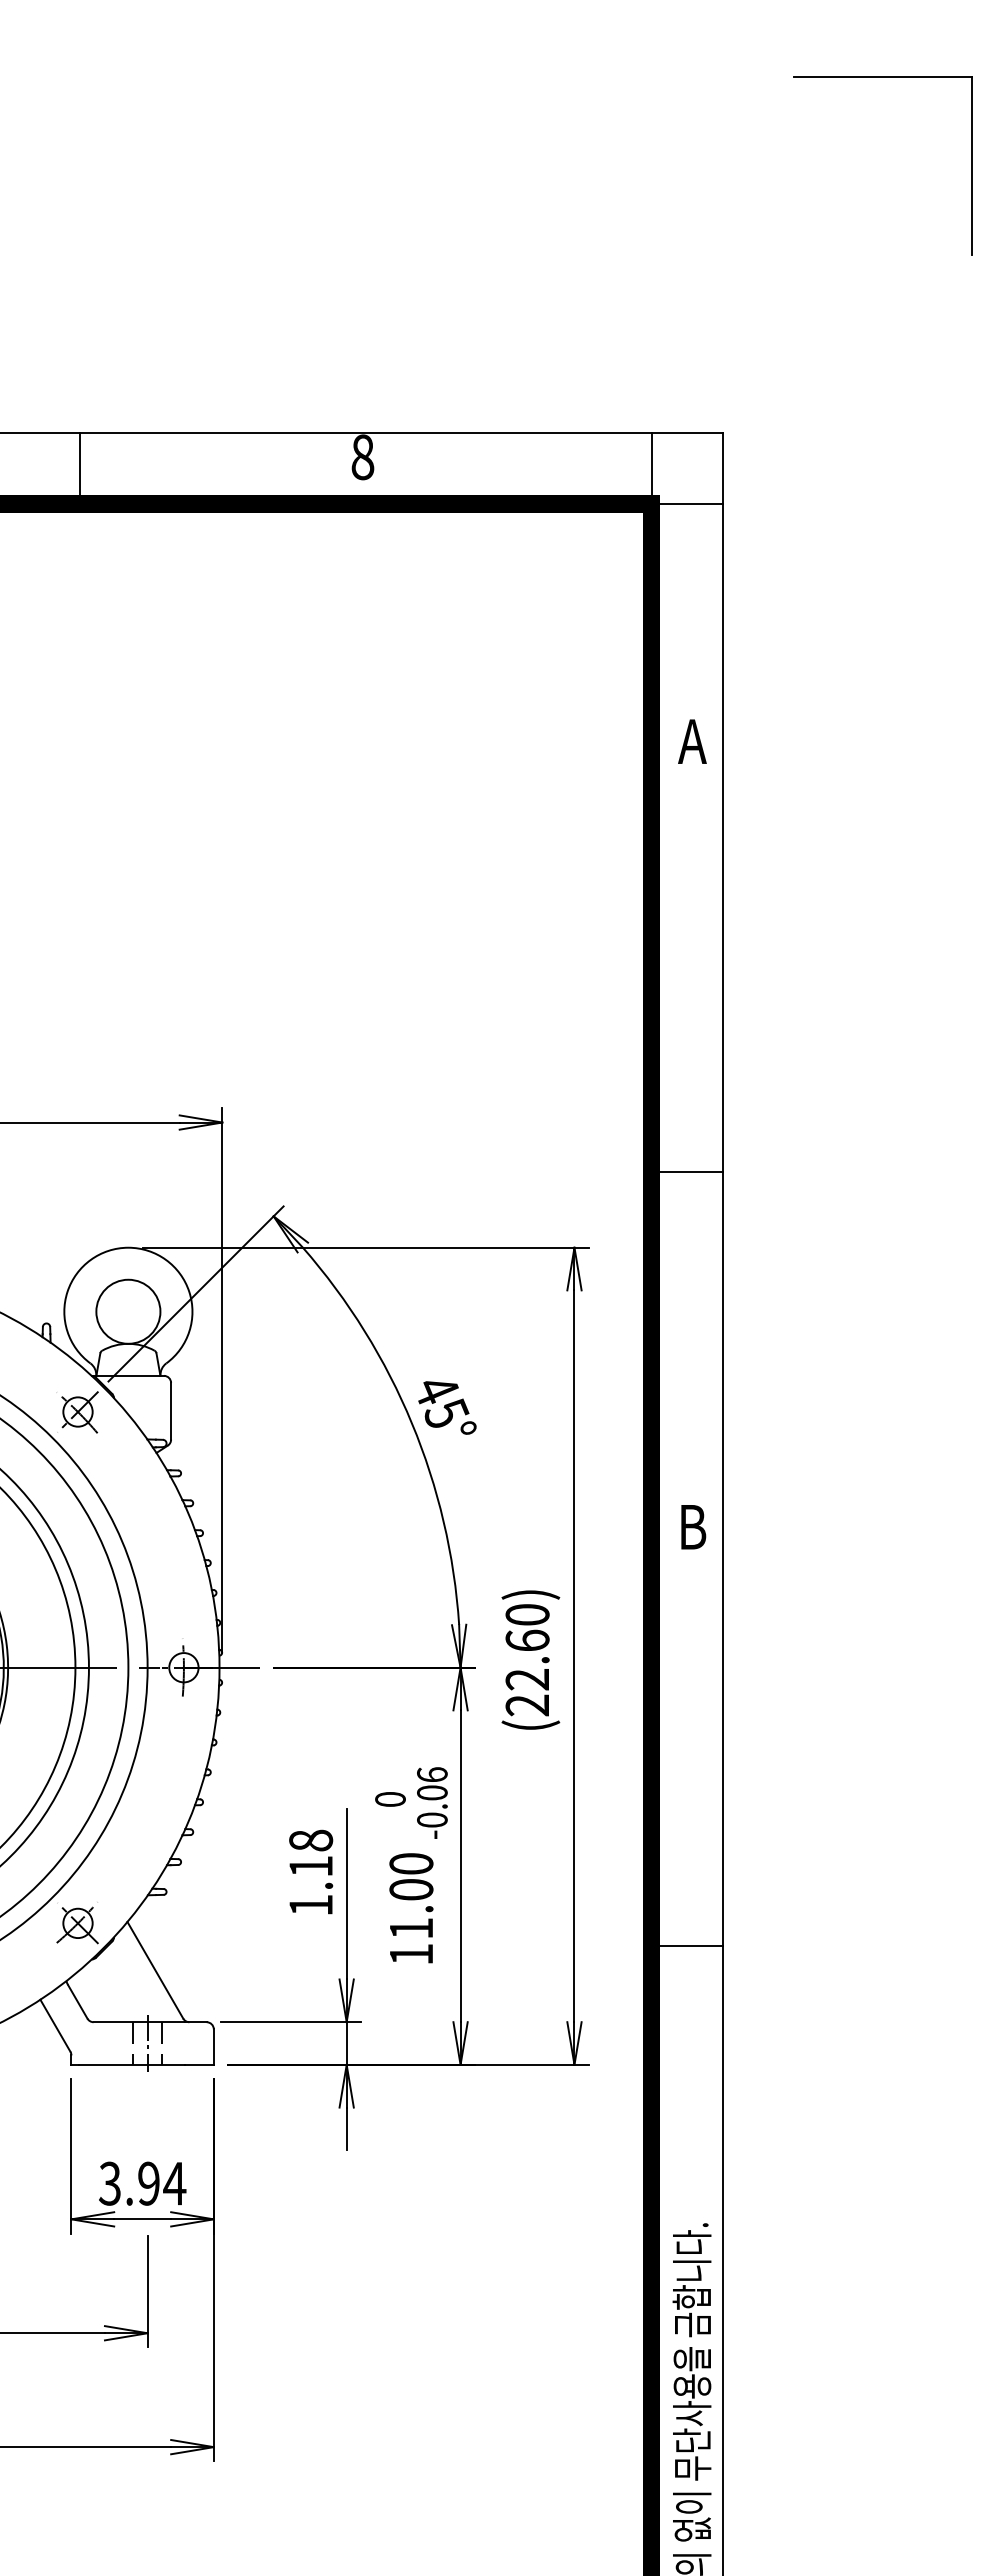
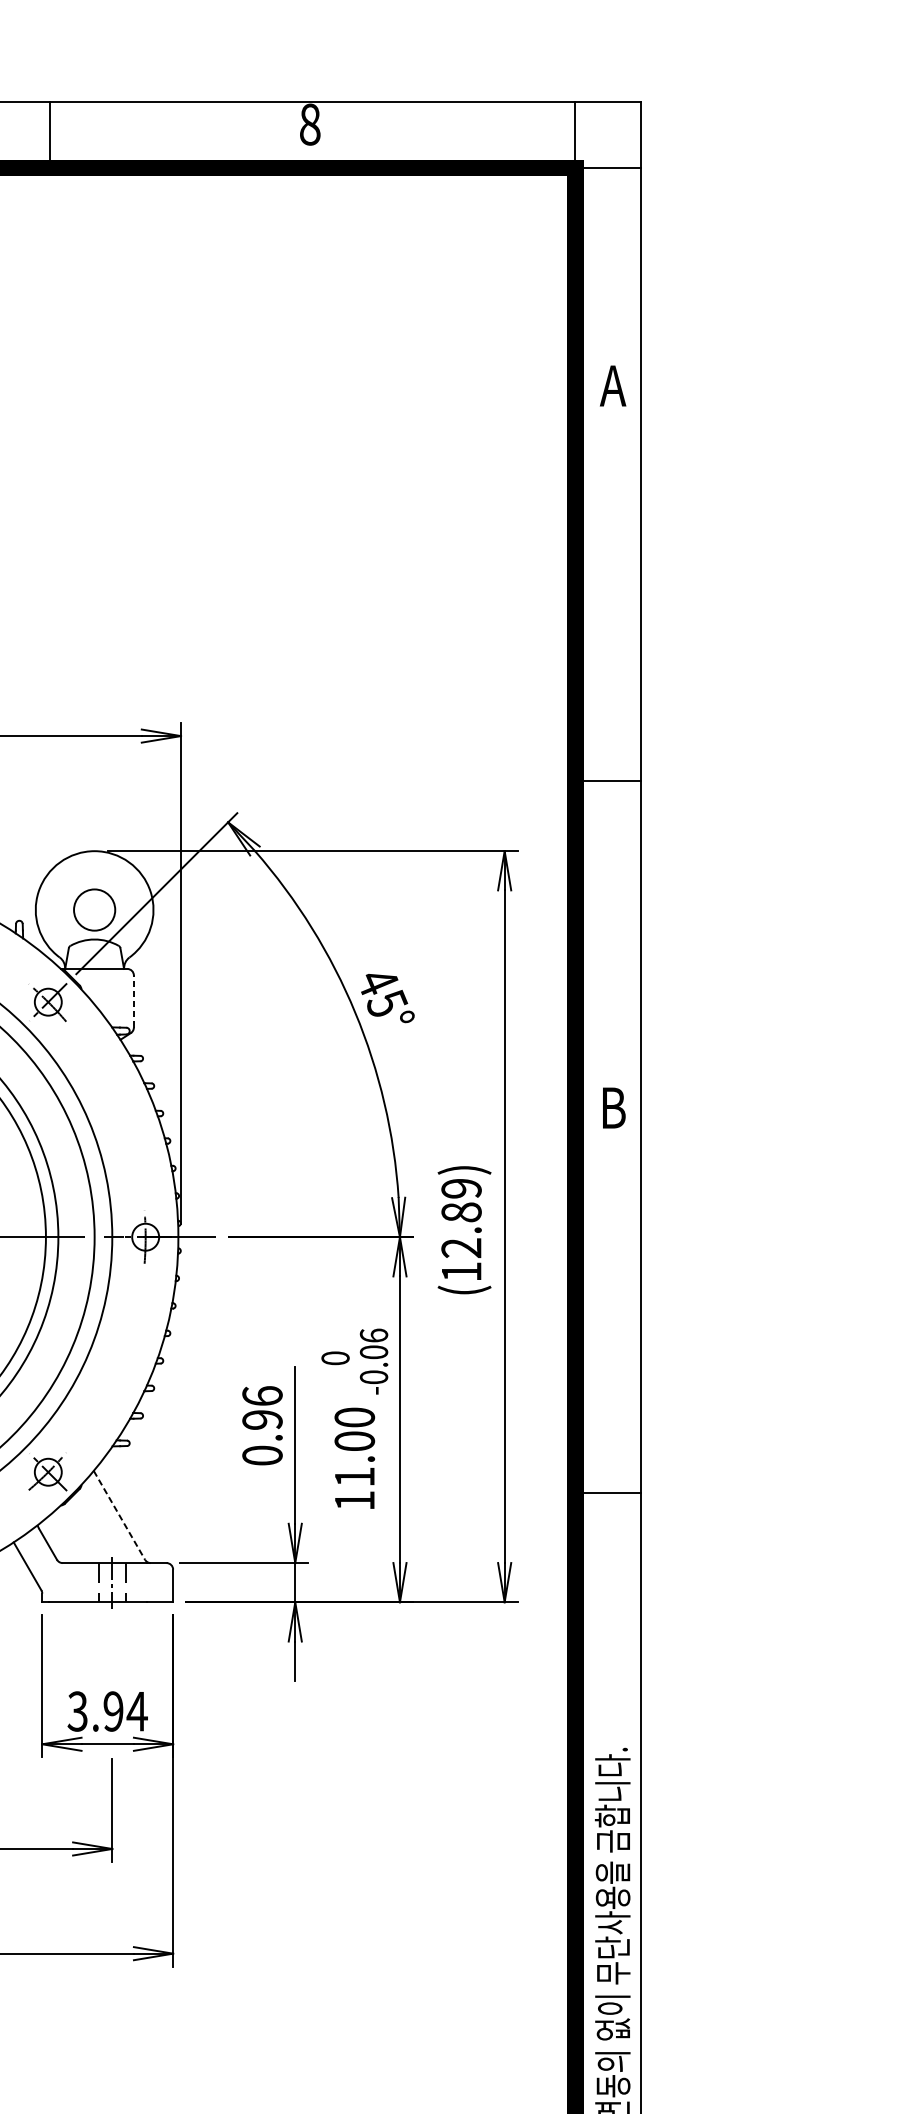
circle: (128, 1311) -> (94, 909), size x0.7
line: (171, 1410) -> (134, 1000), solid -> dashed
text: (527, 1660) -> (461, 1230), (22.60) -> (12.89)
text: (311, 1872) -> (262, 1425), 1.18 -> 0.96
line: (155, 1970) -> (119, 1515), solid -> dashed

